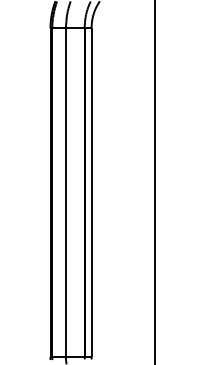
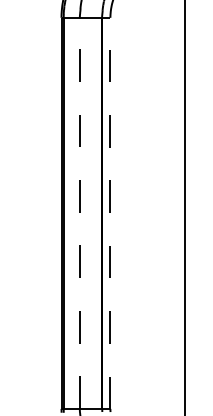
line: (66, 192) -> (80, 213), solid -> dashed
line: (91, 192) -> (110, 213), solid -> dashed

